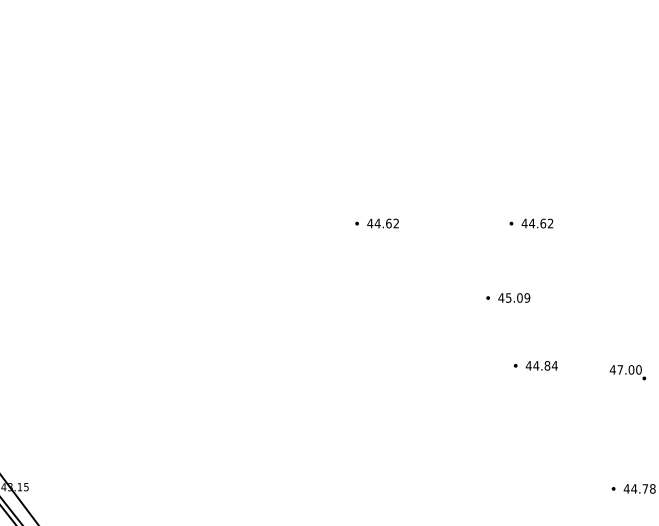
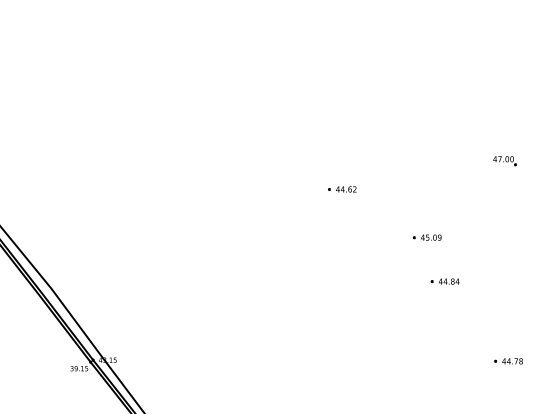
part: (531, 223) -> (442, 189), removed
part: (627, 373) -> (504, 161), moved

